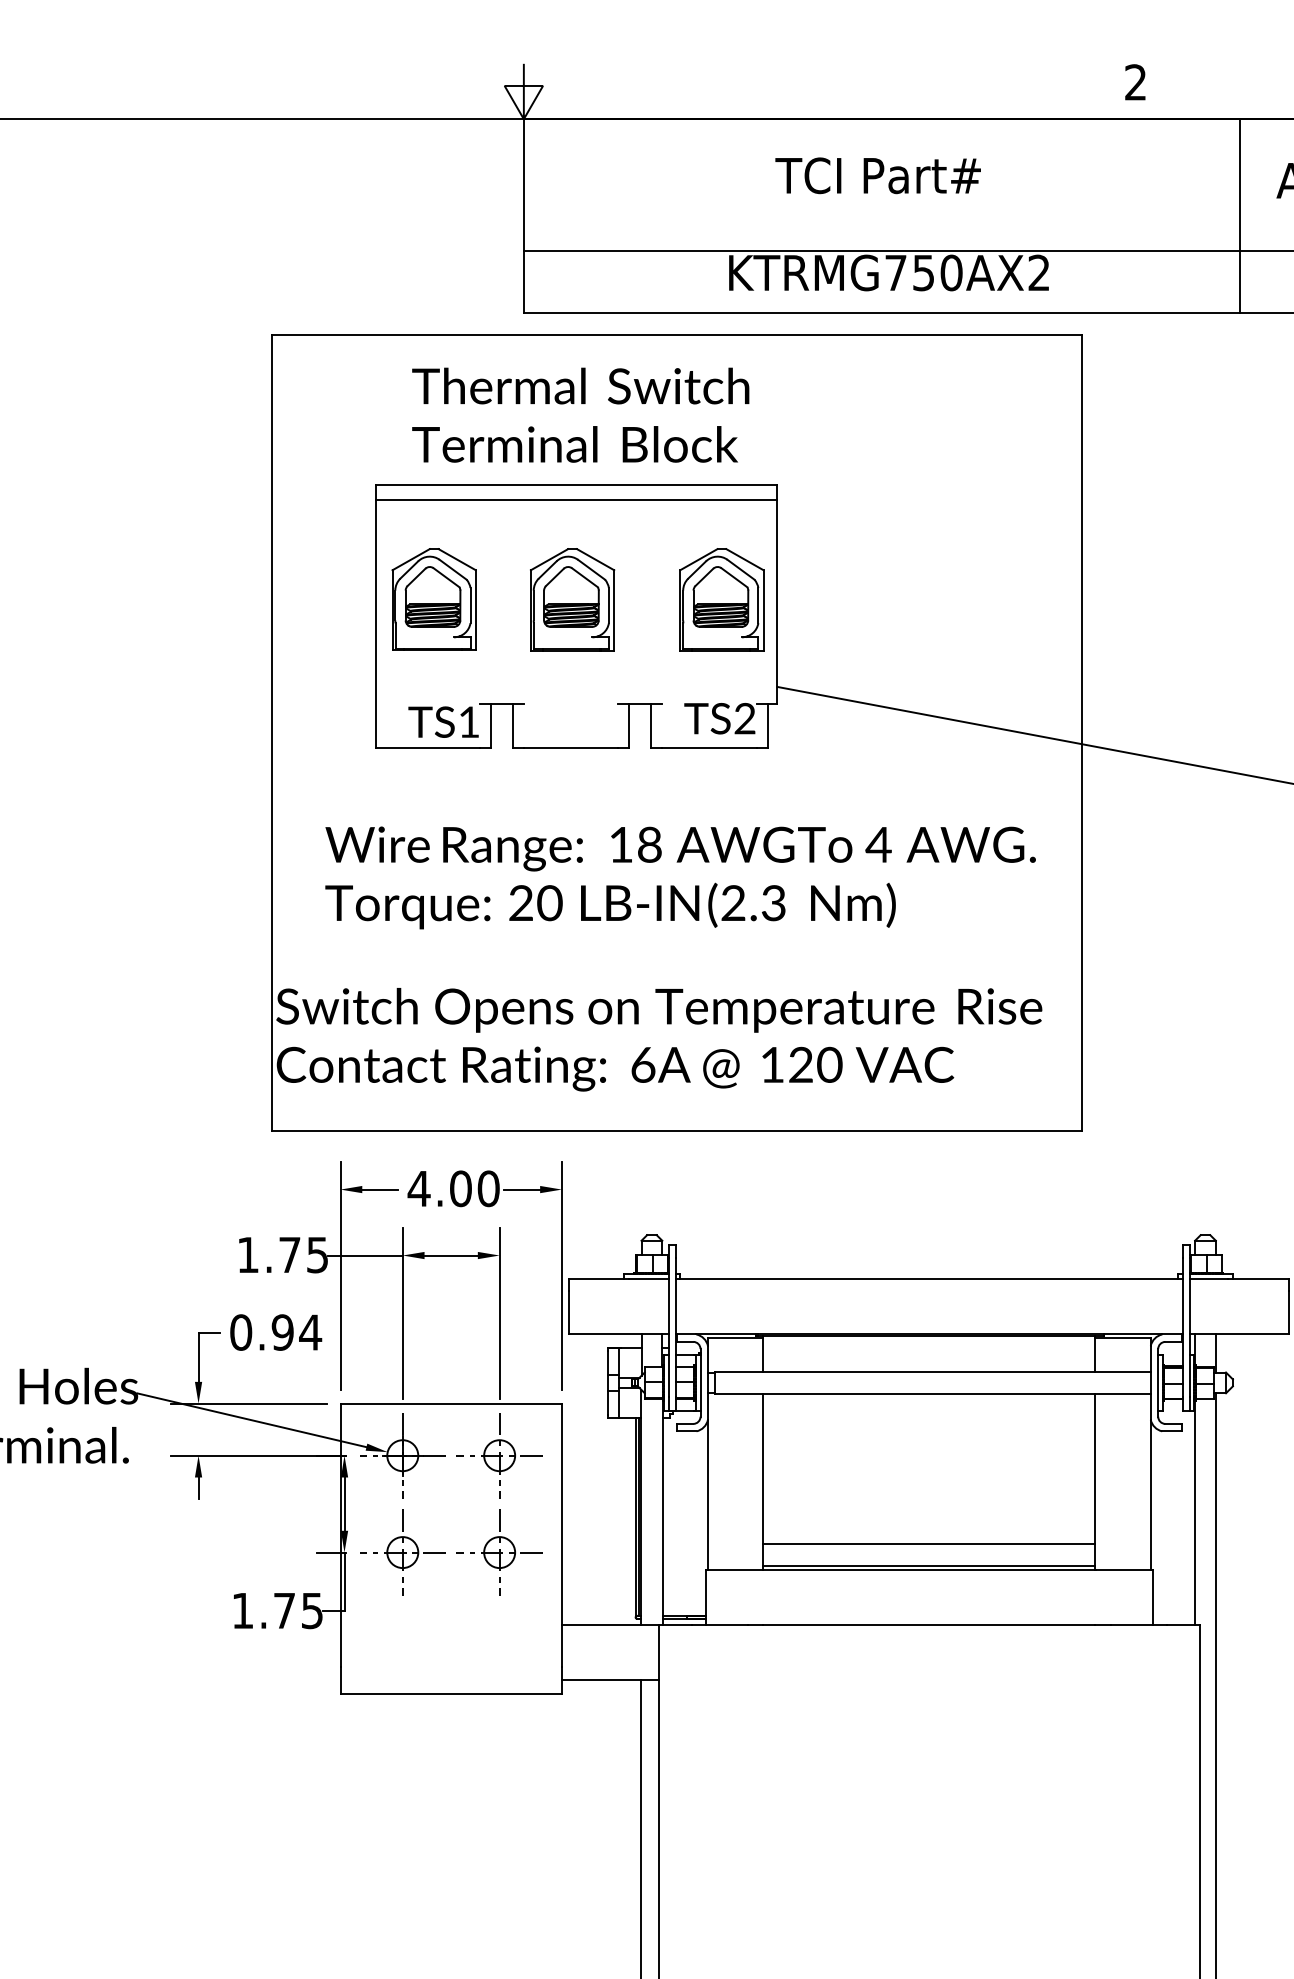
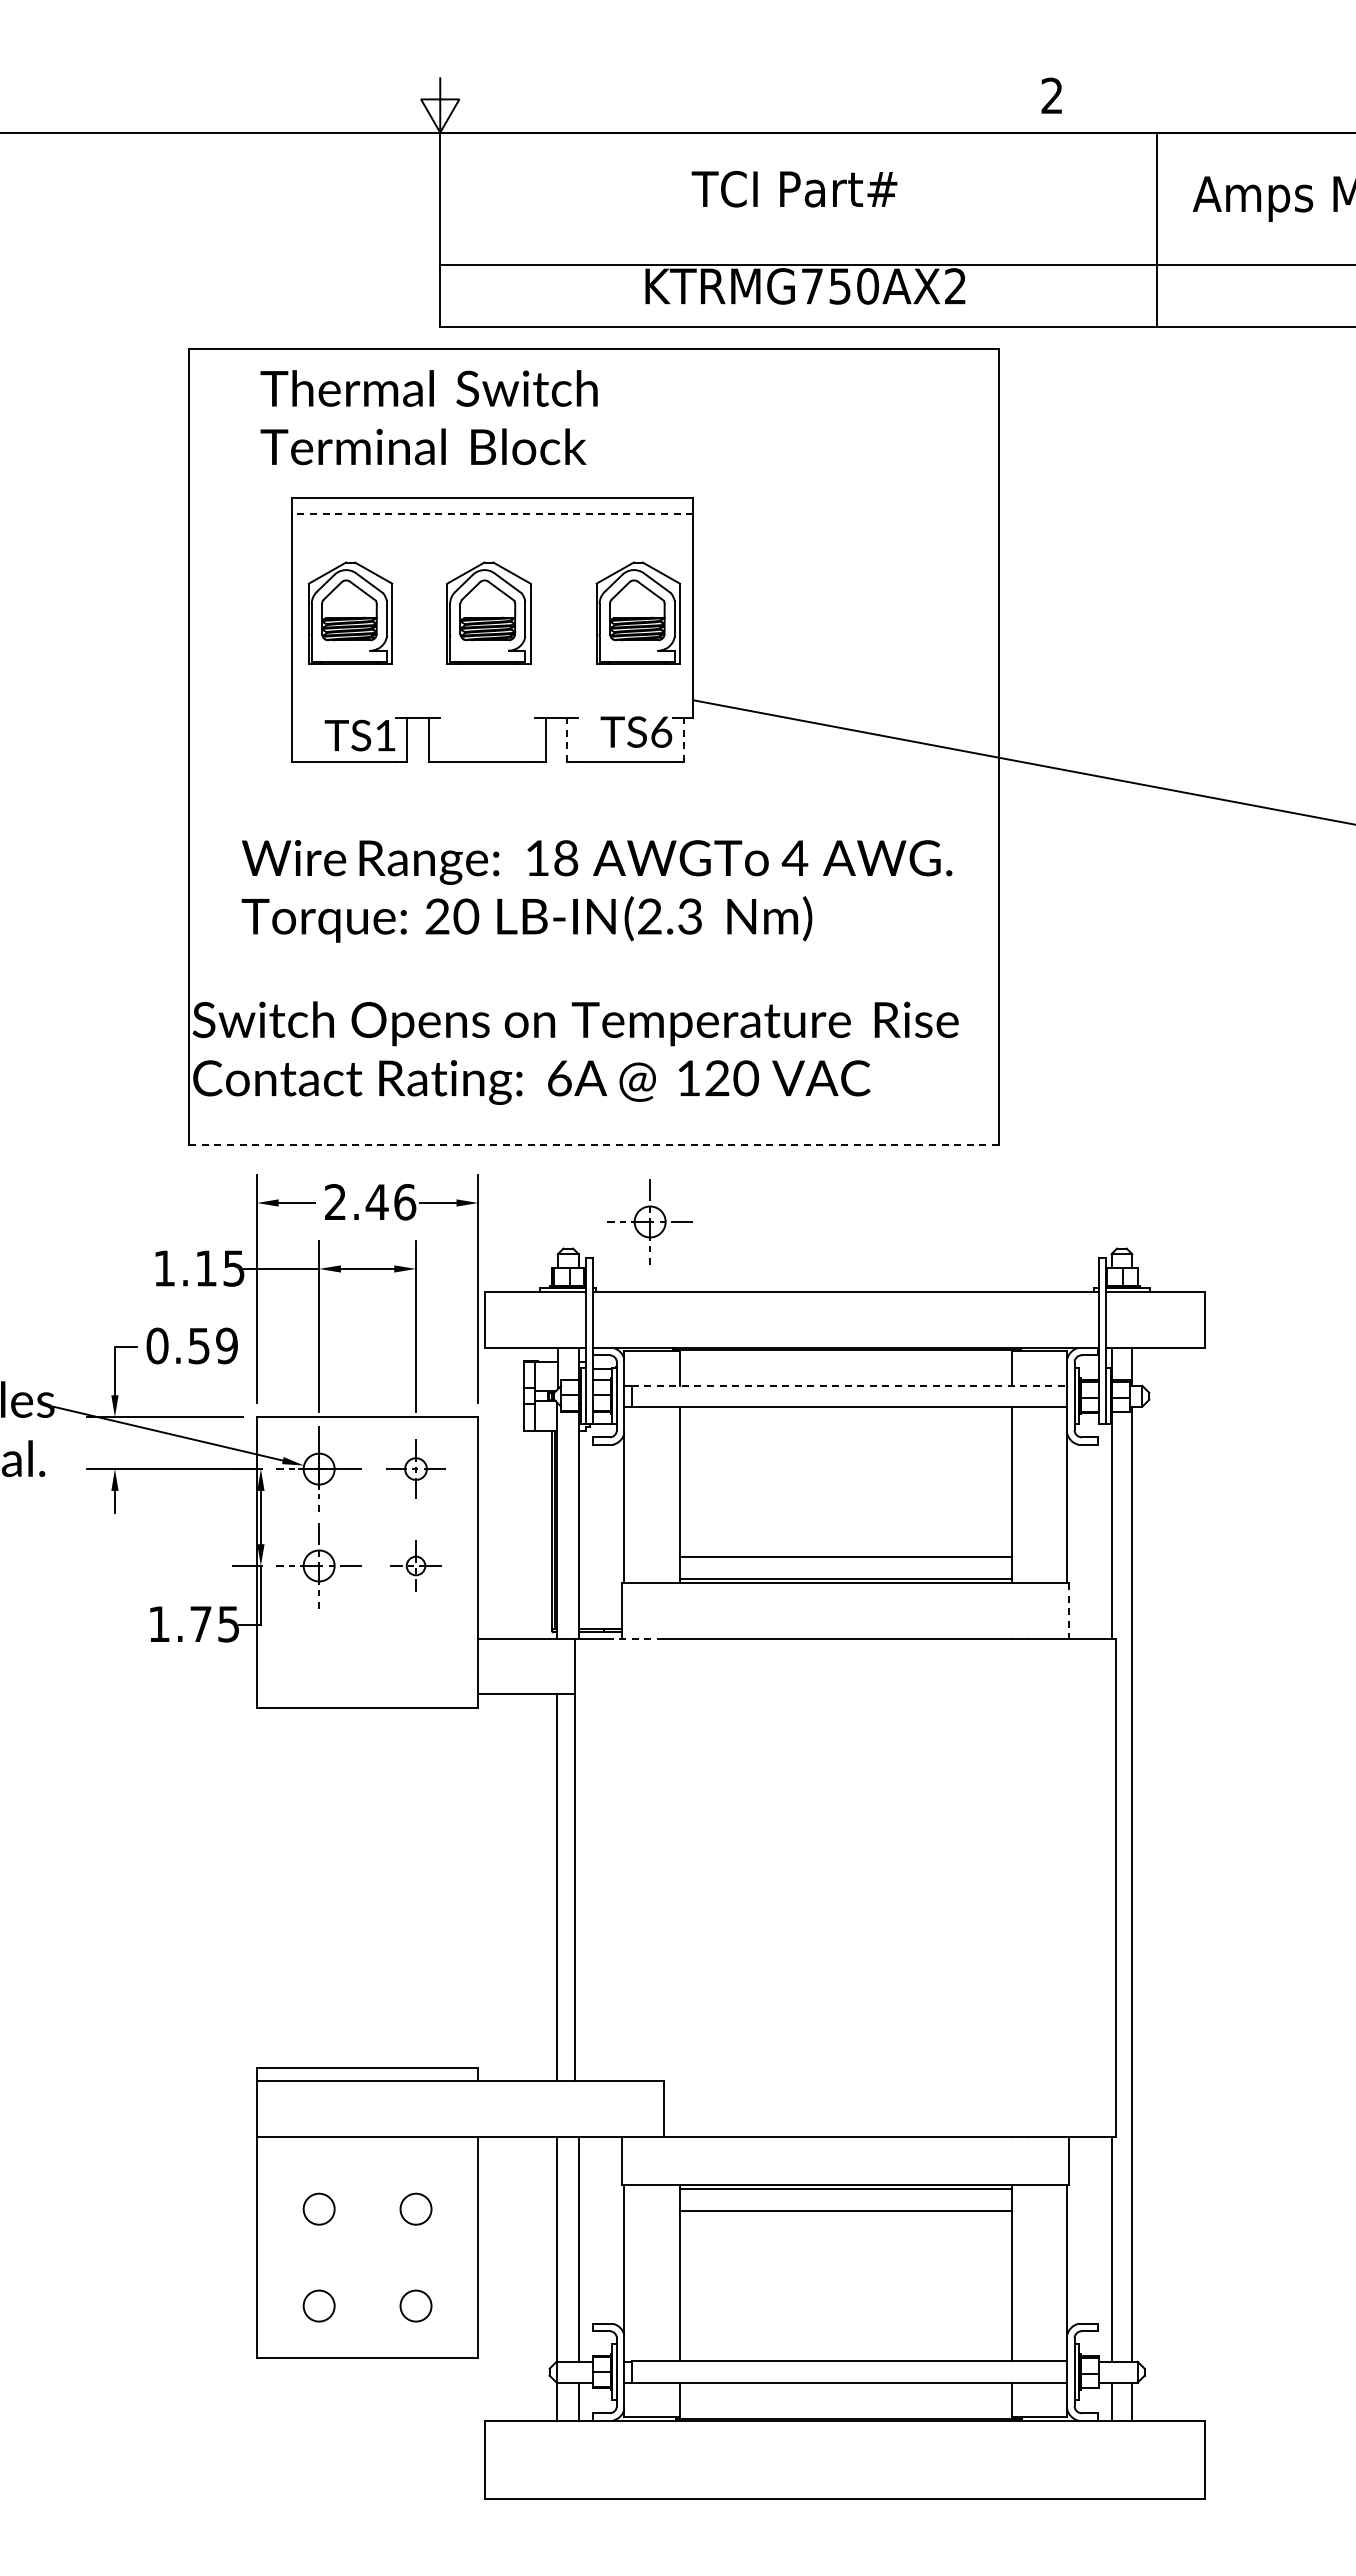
text: (580, 415) -> (428, 417), moved
line: (576, 500) -> (492, 513), solid -> dashed
text: (745, 718) -> (661, 731), TS2 -> TS6
line: (651, 726) -> (567, 739), solid -> dashed
line: (768, 726) -> (684, 739), solid -> dashed
line: (677, 1131) -> (593, 1144), solid -> dashed
text: (454, 1188) -> (370, 1201), 4.00 -> 2.46
part: (733, 1208) -> (649, 1221), added
text: (290, 1255) -> (206, 1268), 1.75 -> 1.15
text: (297, 1332) -> (213, 1345), 0.94 -> 0.59
line: (933, 1372) -> (849, 1385), solid -> dashed
part: (499, 1455) -> (415, 1468), size x0.7
part: (499, 1552) -> (415, 1565), size x0.6
line: (1153, 1597) -> (1069, 1610), solid -> dashed
line: (720, 1625) -> (636, 1638), solid -> dashed

